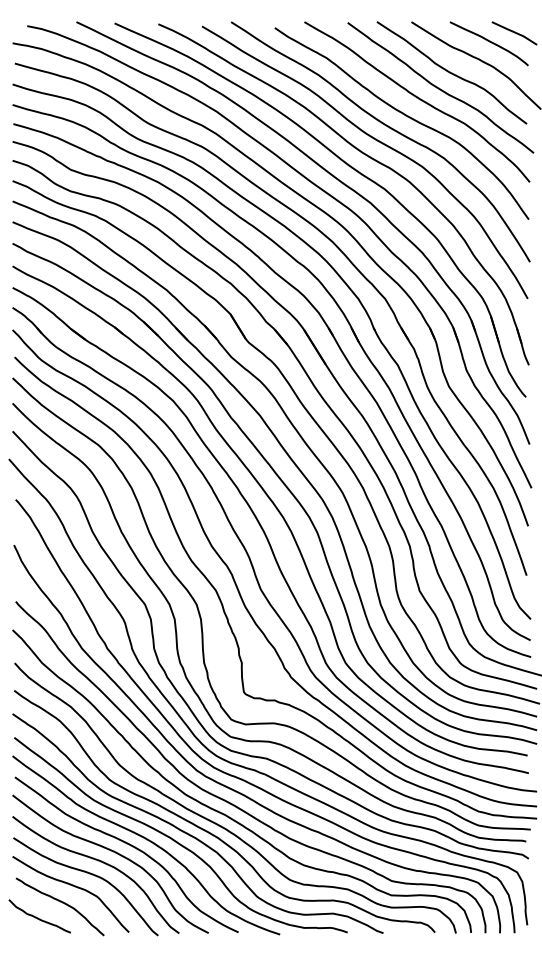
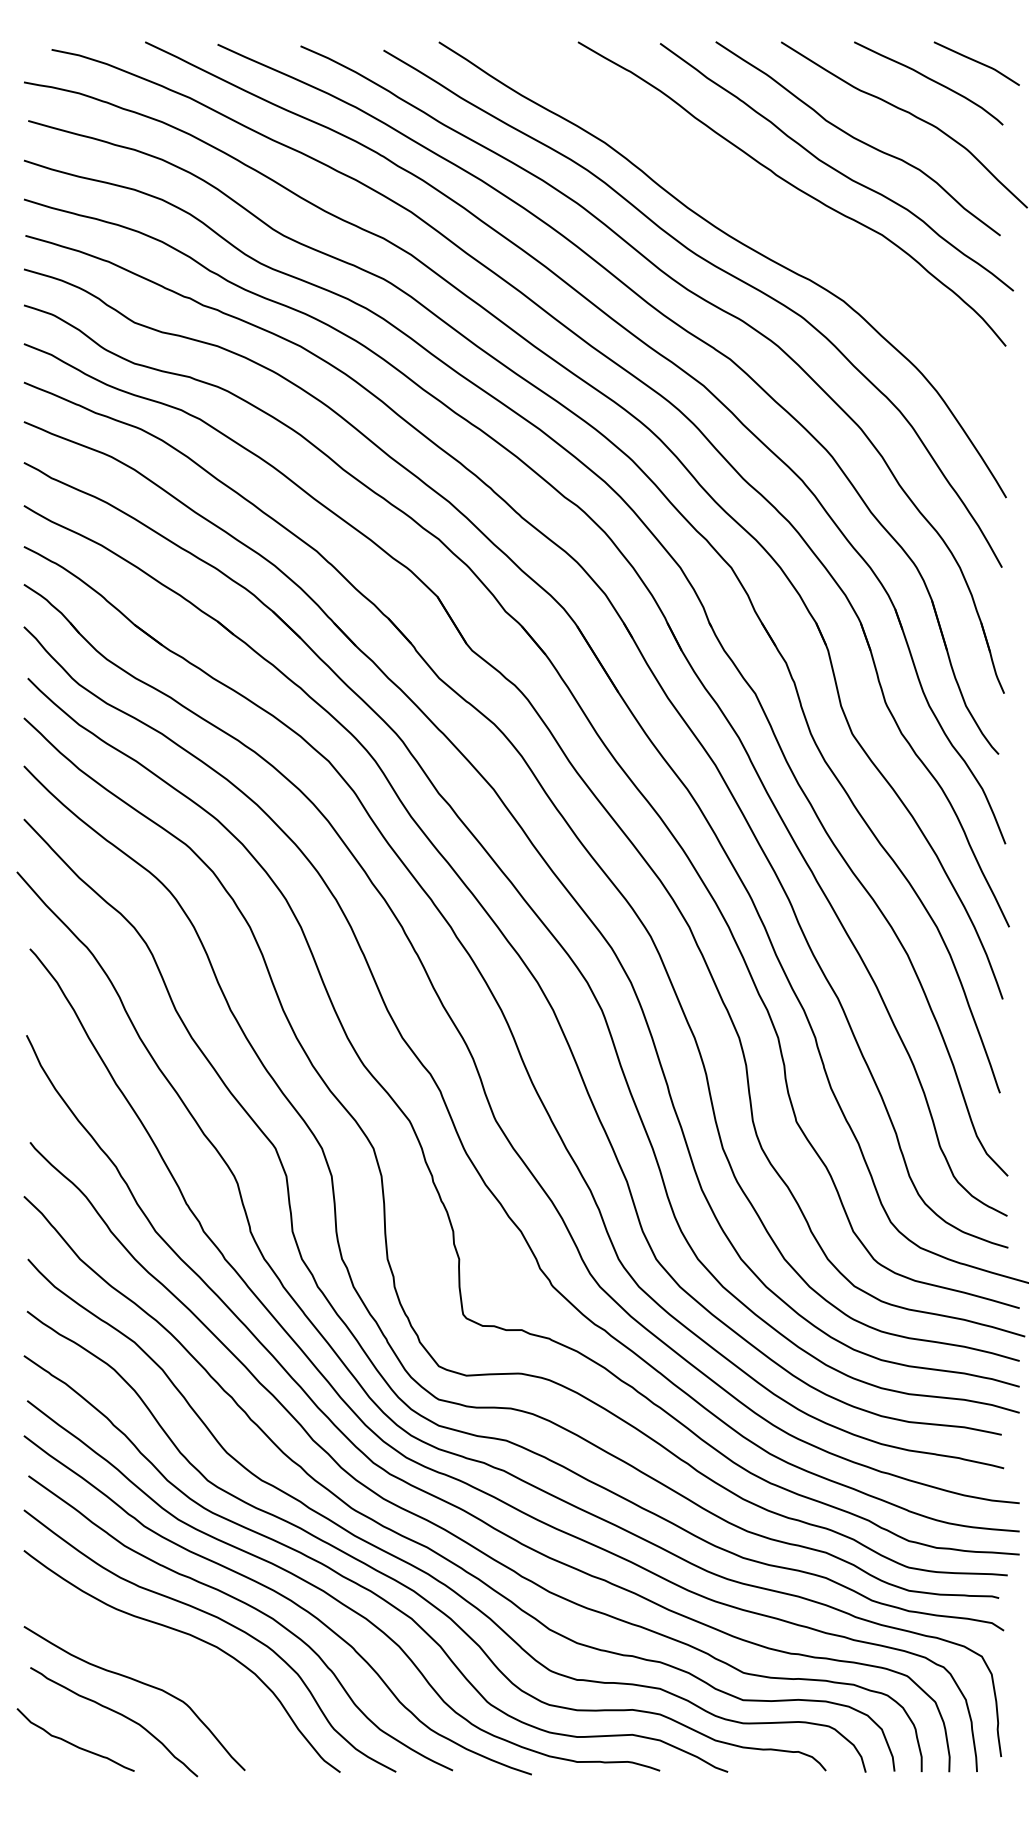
curve: (405, 116) -> (769, 221), removed
curve: (89, 874) -> (169, 1660), removed

